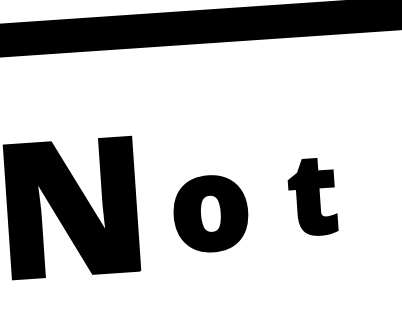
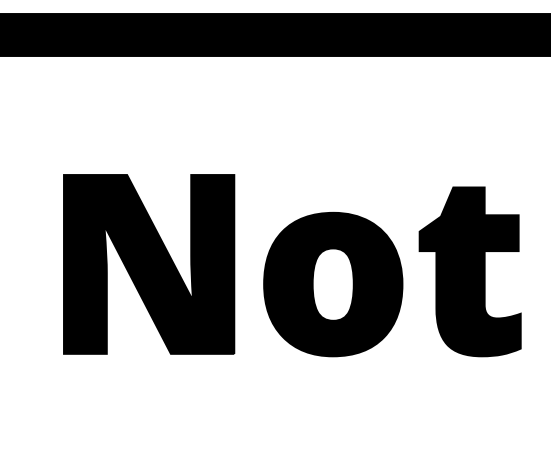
part: (312, 197) -> (469, 271), size x1.67
part: (211, 213) -> (333, 284), size x1.43

